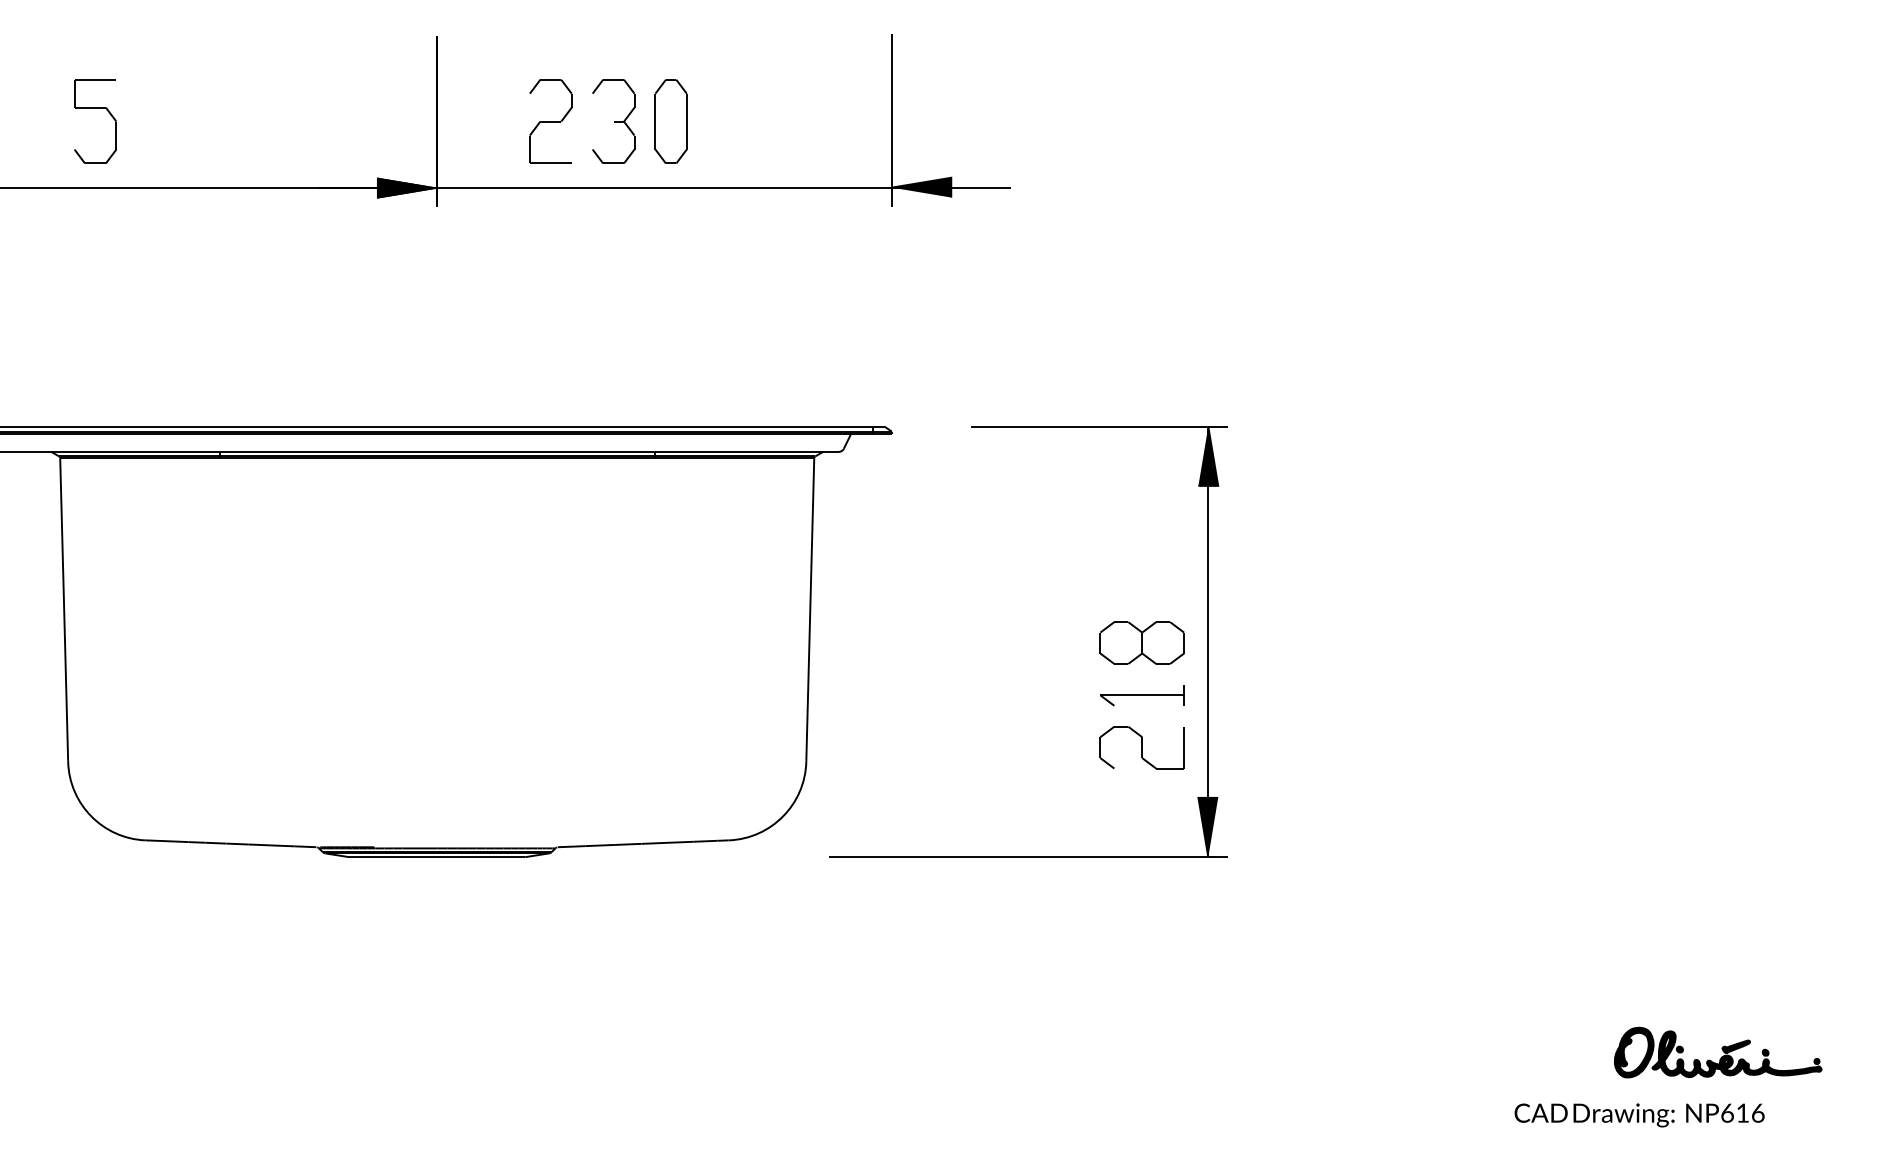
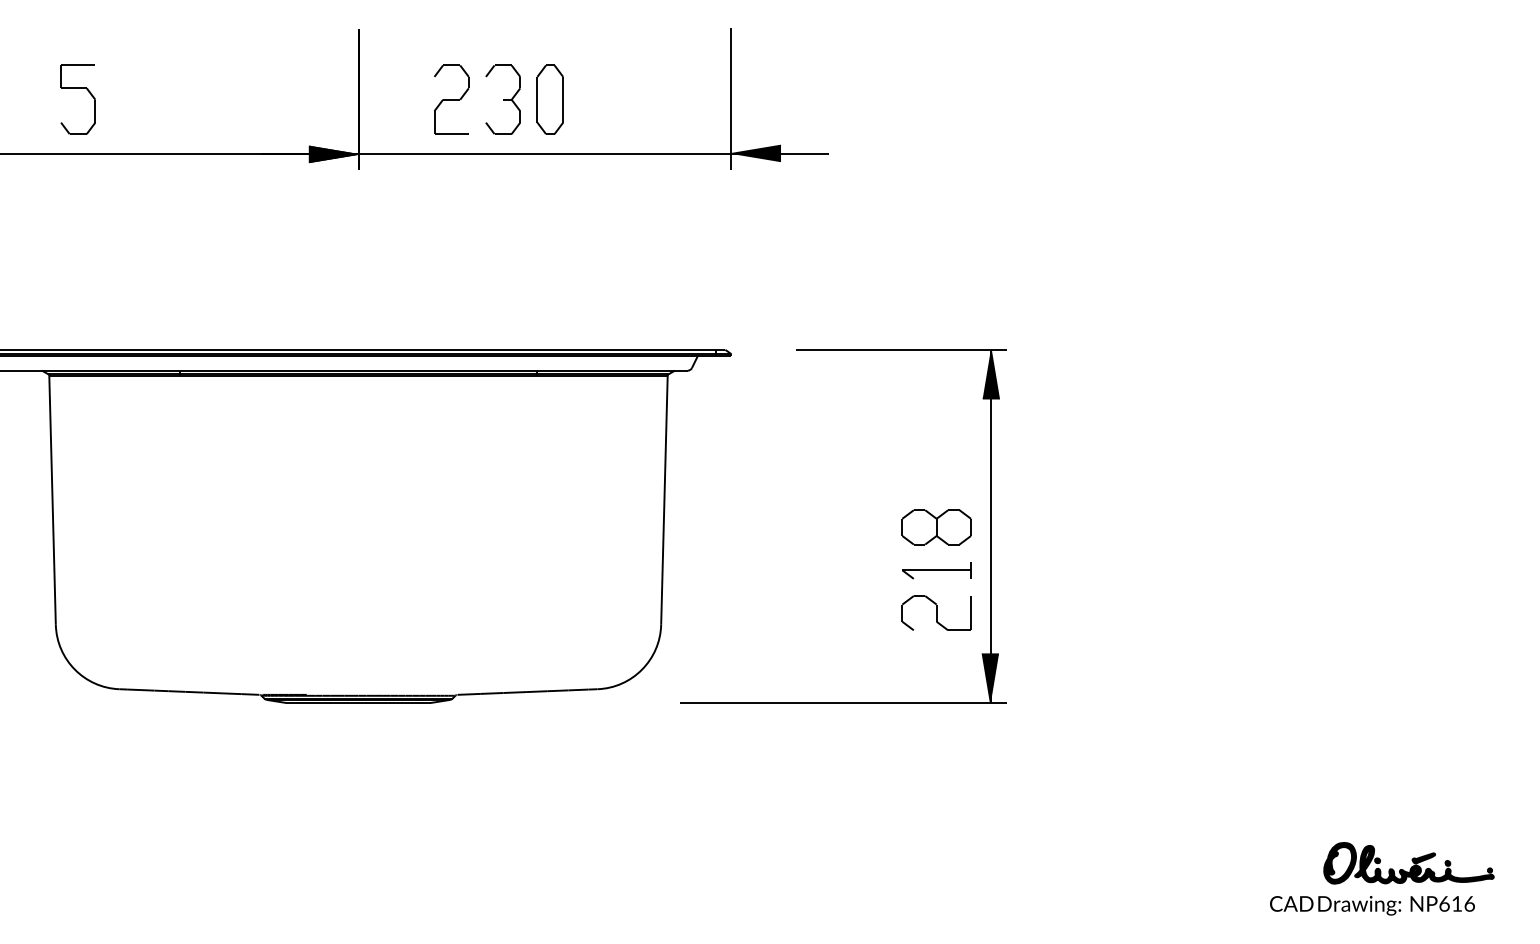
text: (1639, 1115) -> (1372, 905), moved

